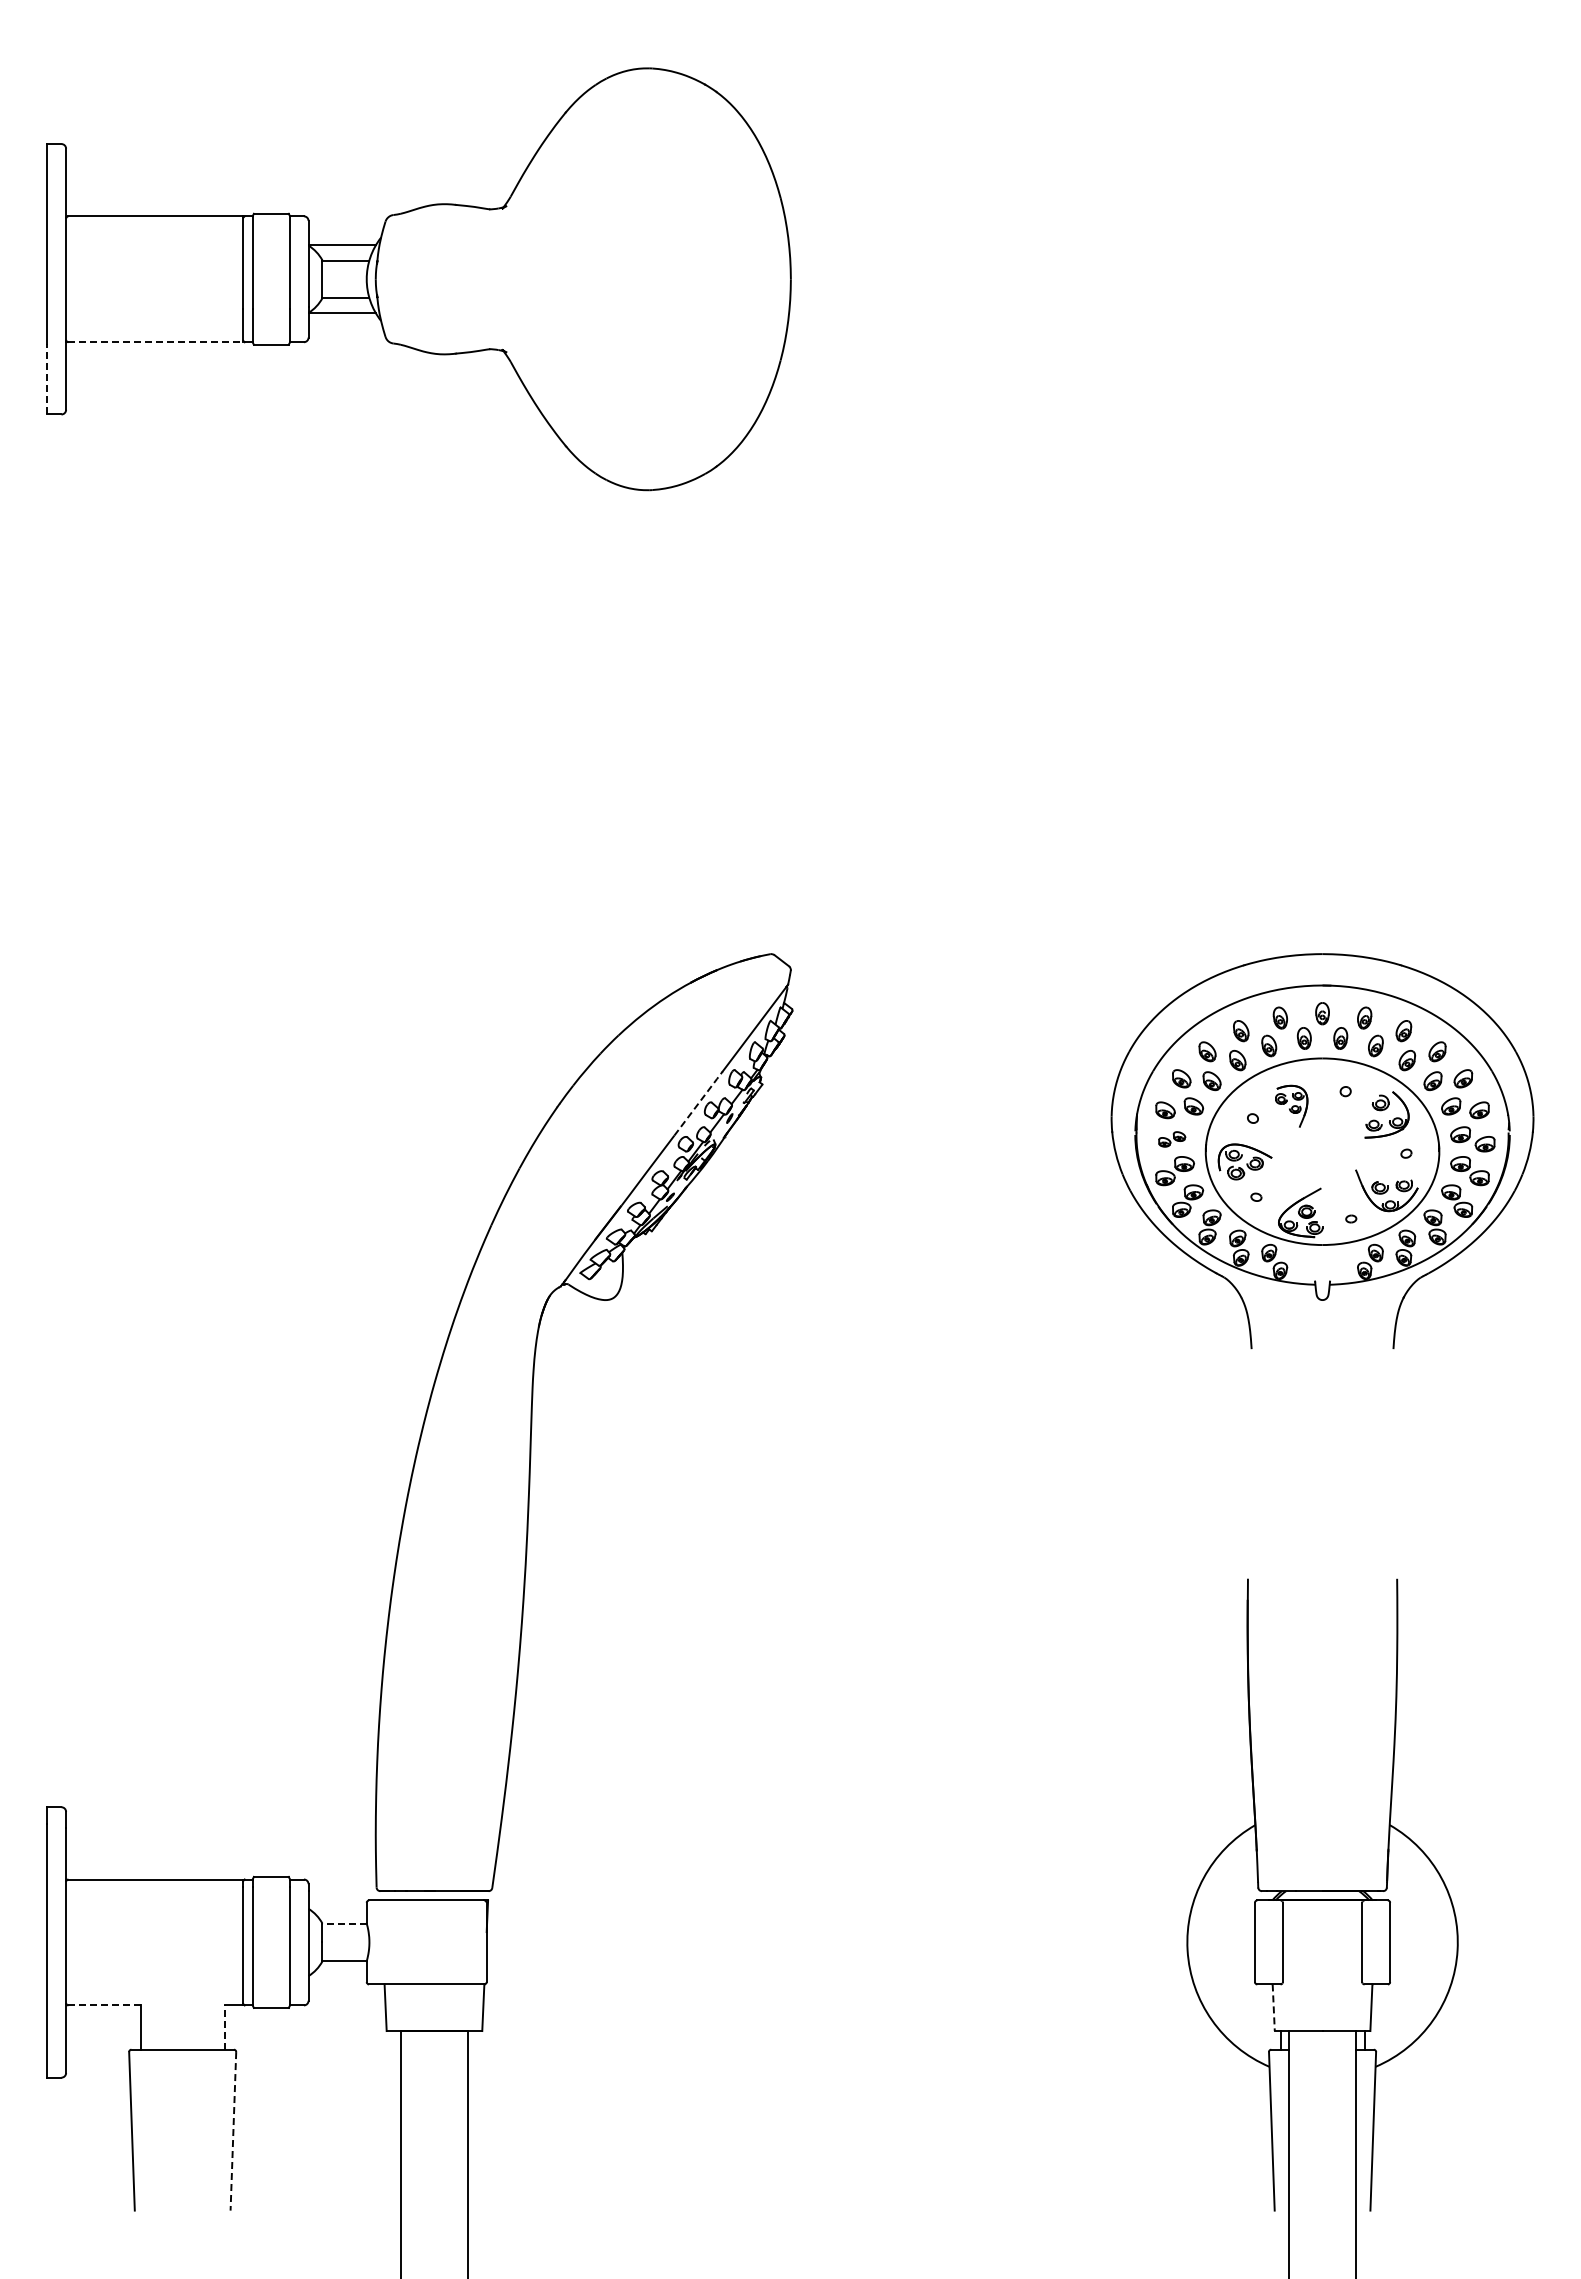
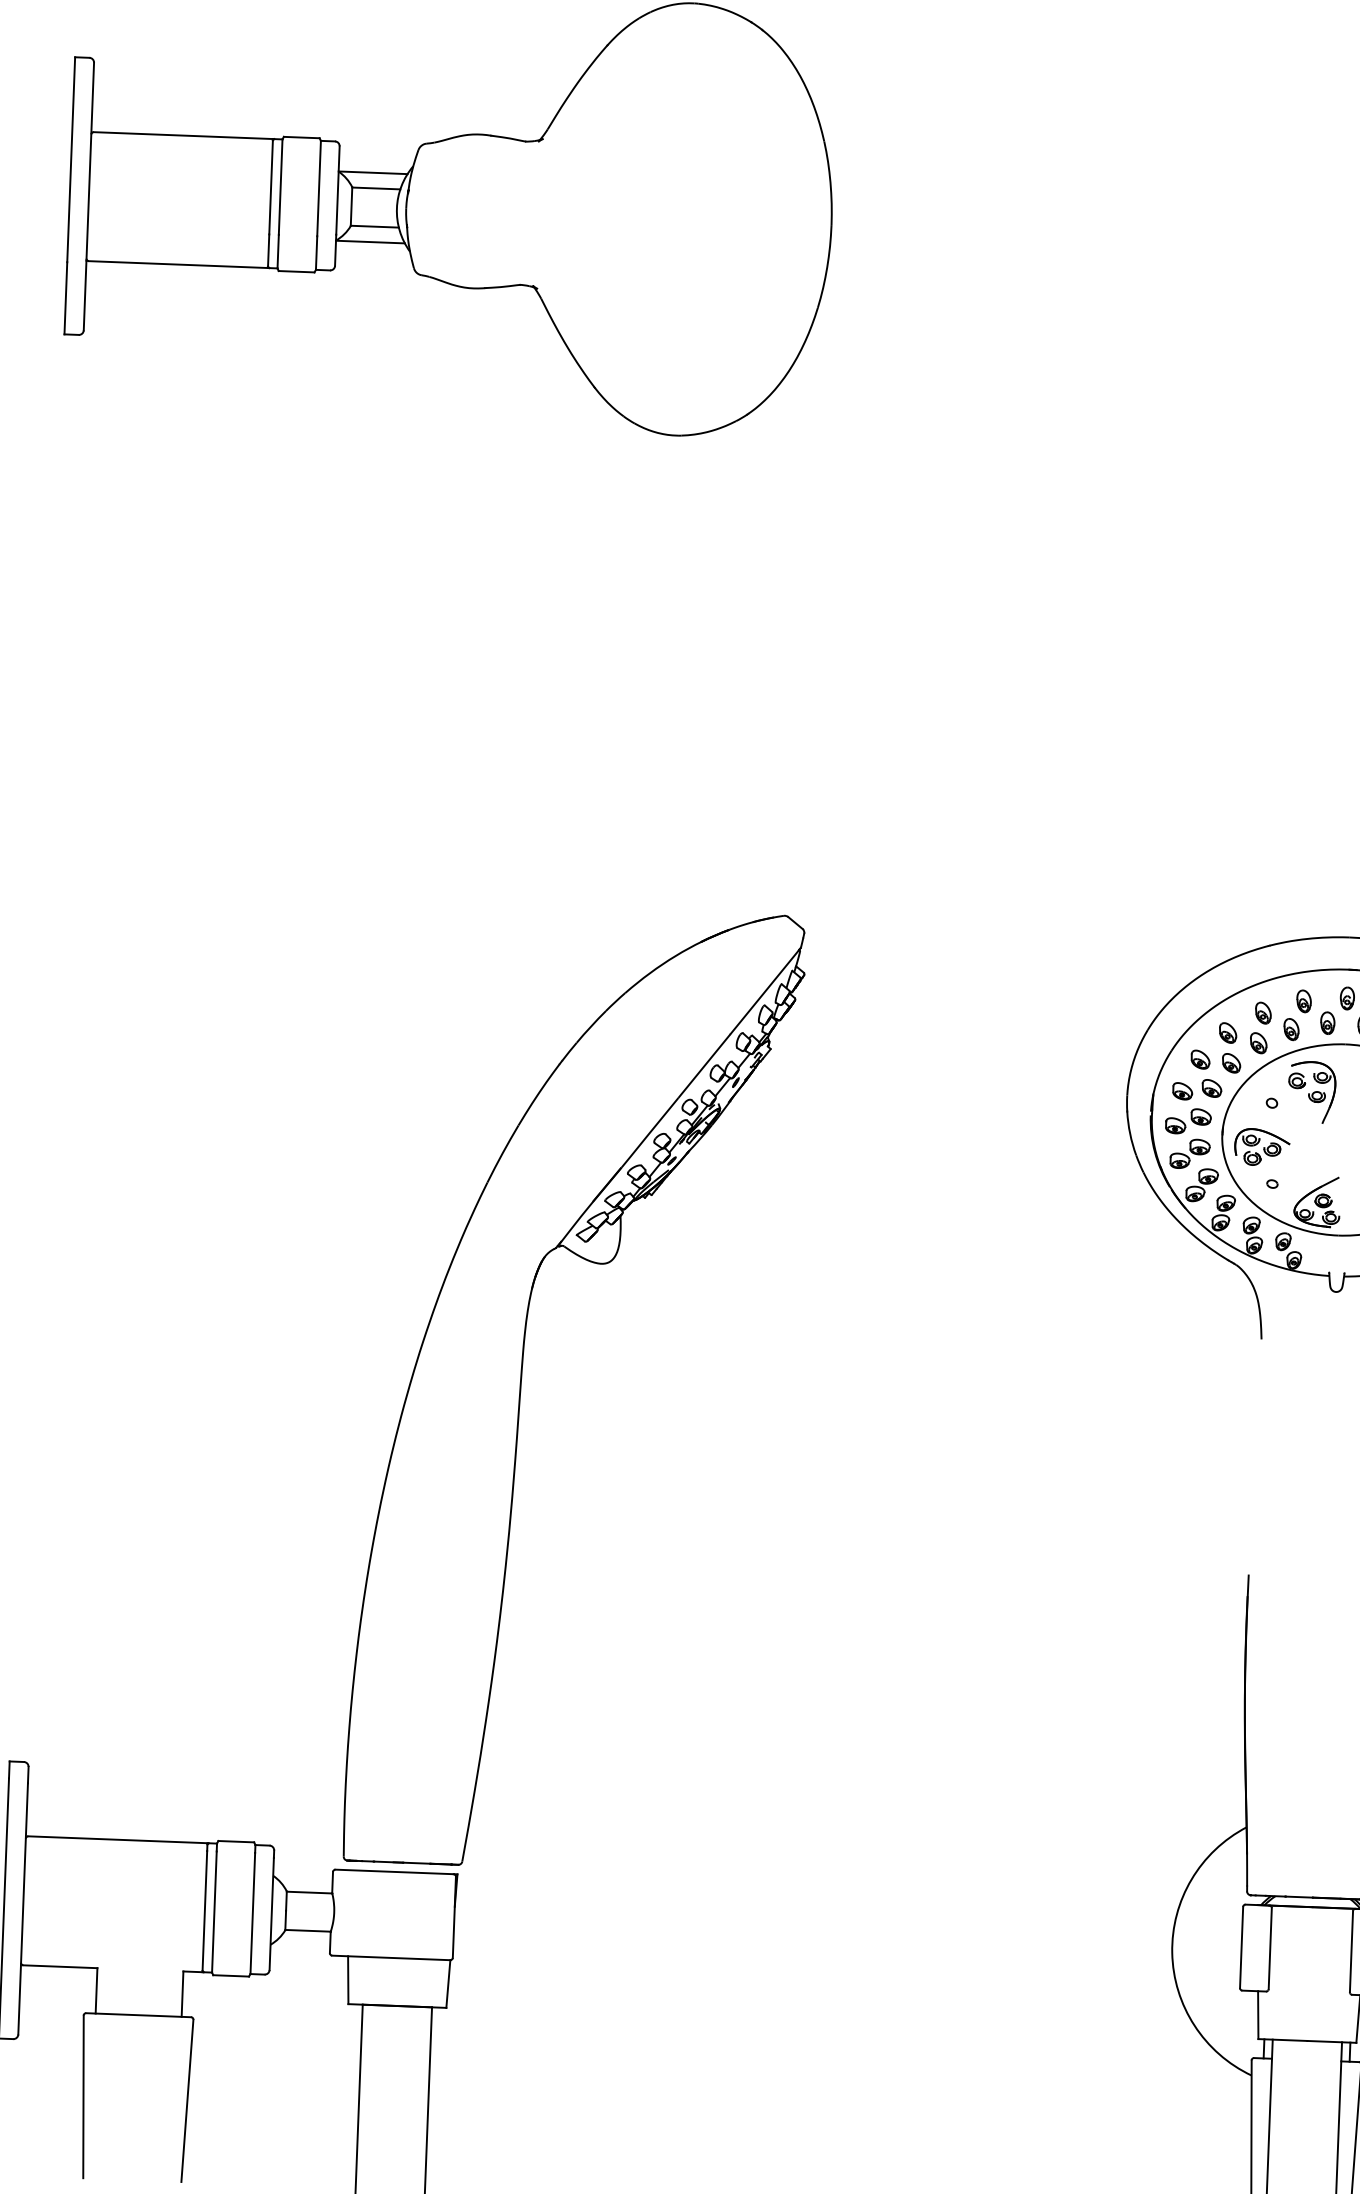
line: (156, 342) -> (179, 264), dashed -> solid
line: (47, 378) -> (65, 297), dashed -> solid
line: (699, 1102) -> (705, 1065), dashed -> solid
part: (1291, 1106) -> (1311, 1092), size x1.43
part: (1171, 1139) -> (1187, 1121), size x1.67
line: (344, 1923) -> (309, 1892), dashed -> solid
line: (105, 2005) -> (61, 1966), dashed -> solid
line: (1273, 2008) -> (1257, 2015), dashed -> solid
line: (224, 2027) -> (182, 1994), dashed -> solid
line: (233, 2131) -> (187, 2101), dashed -> solid

